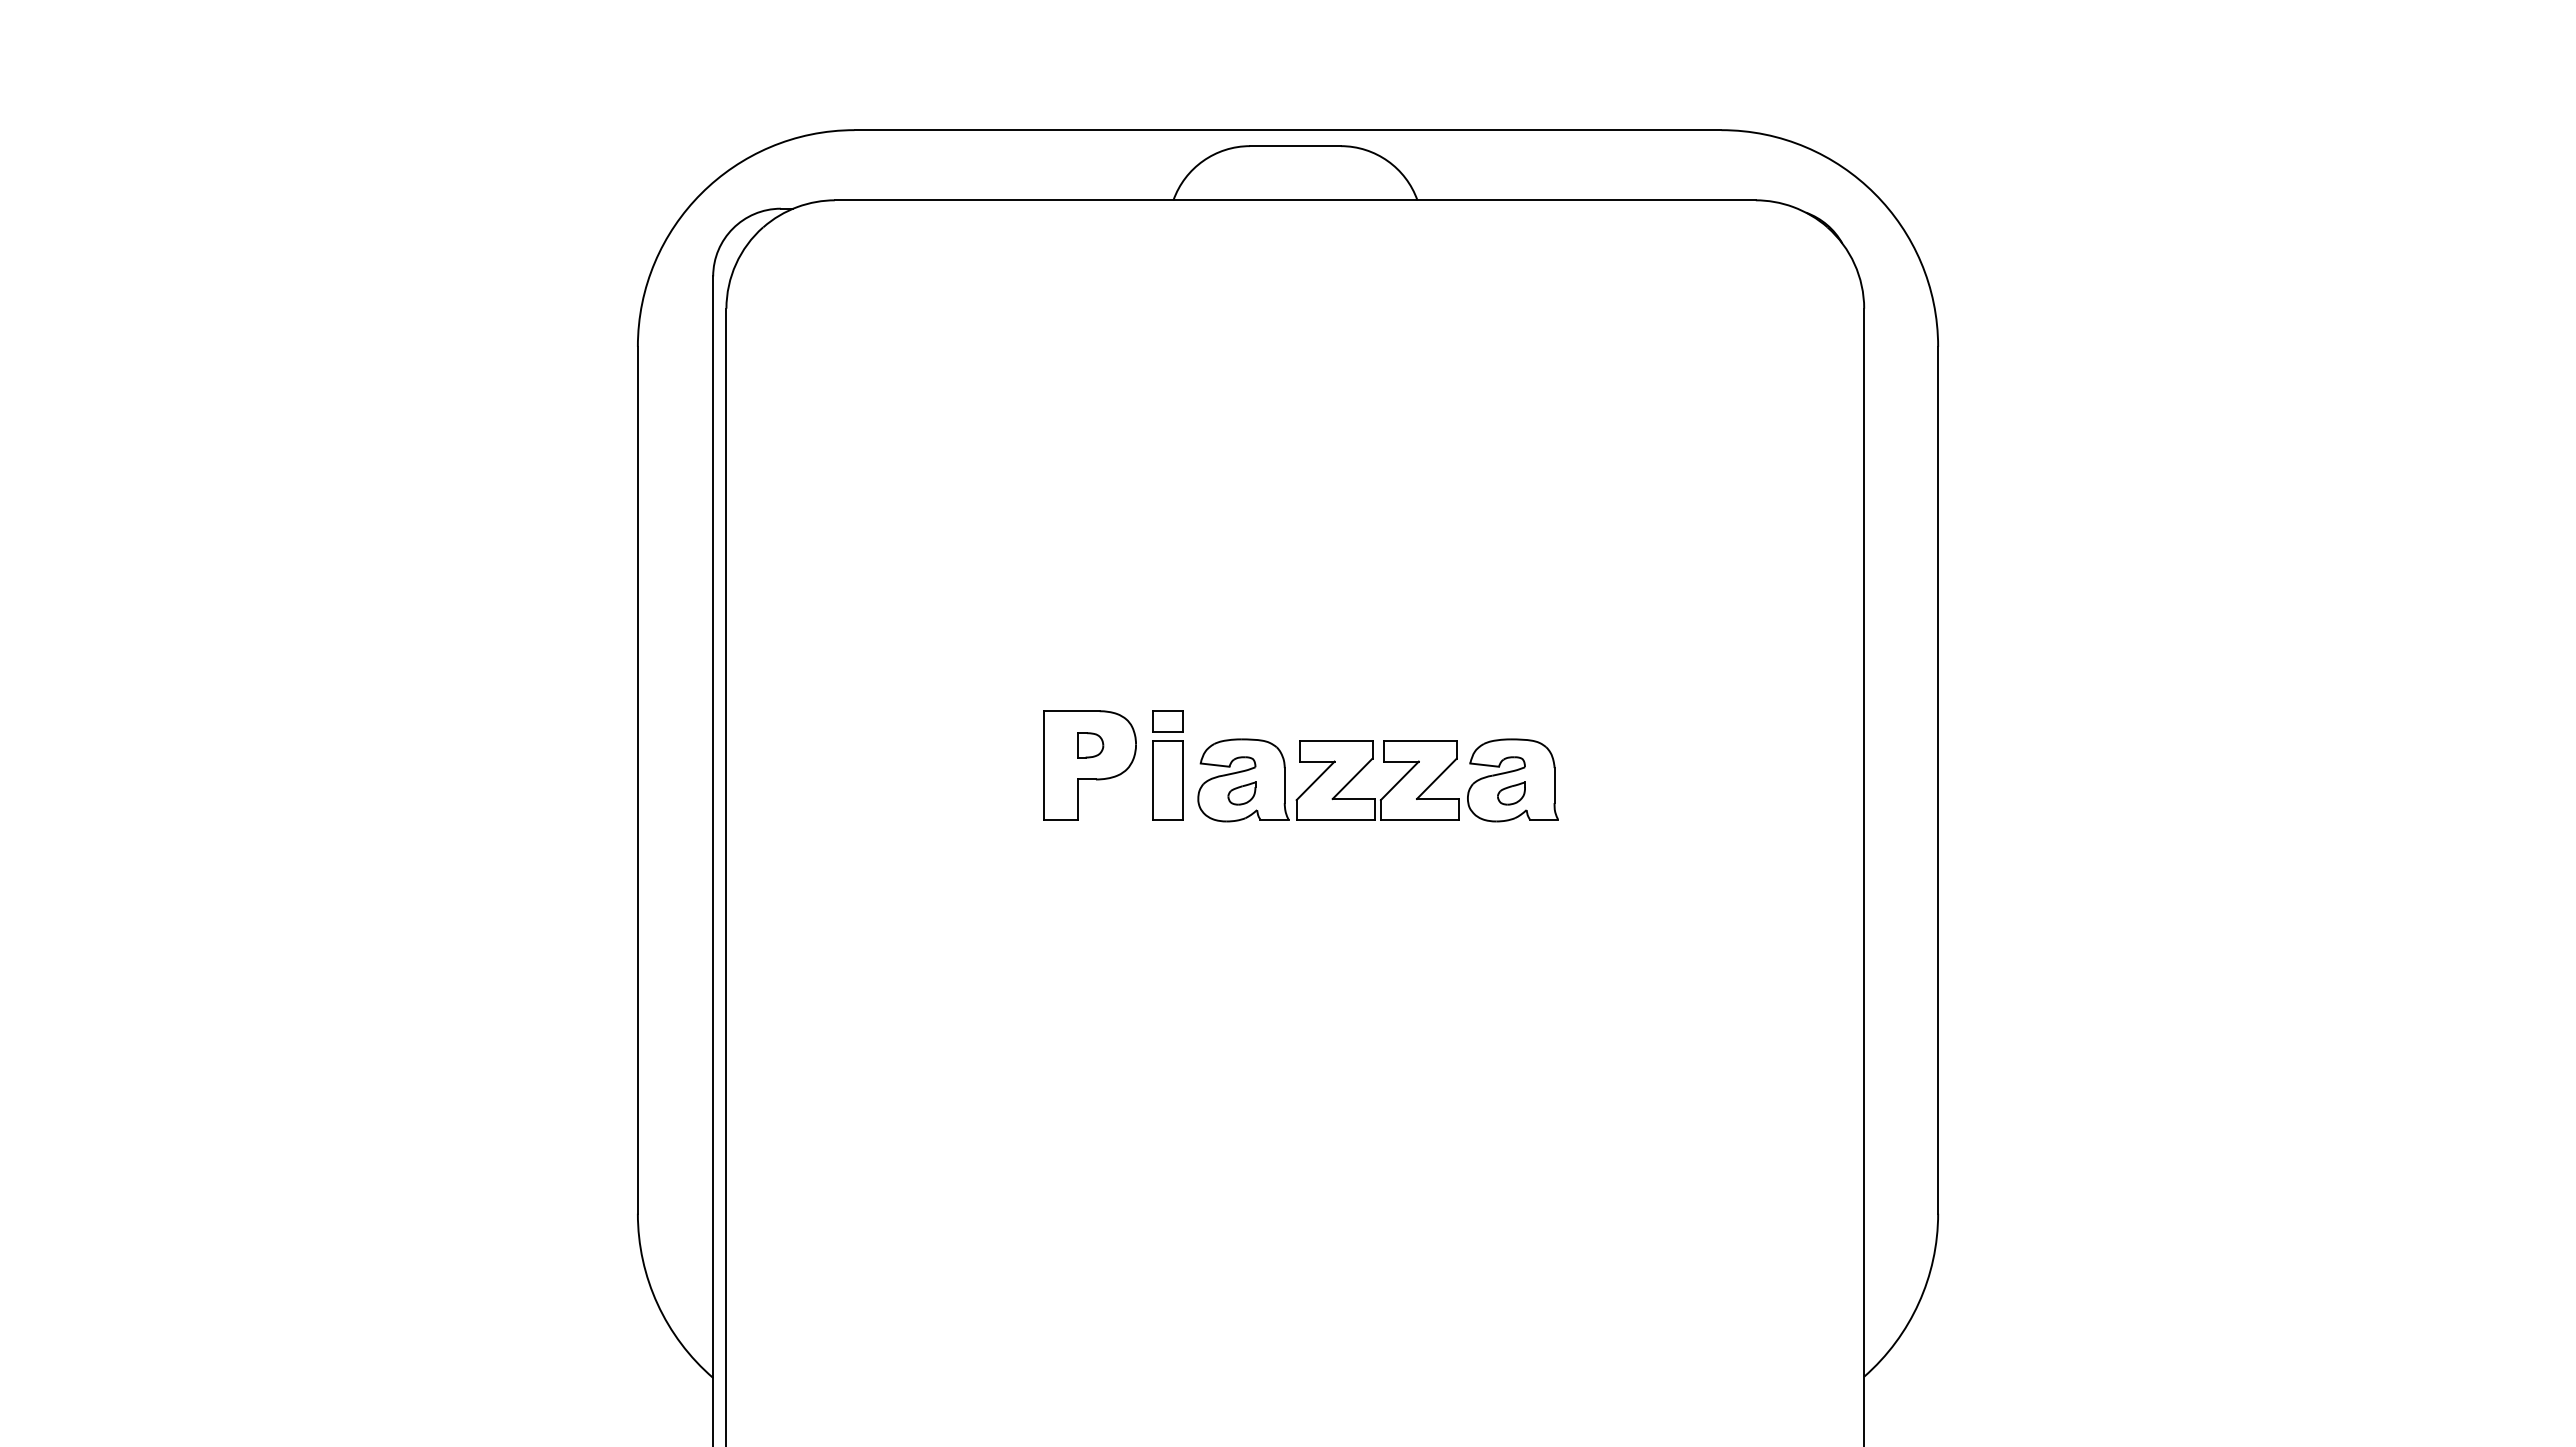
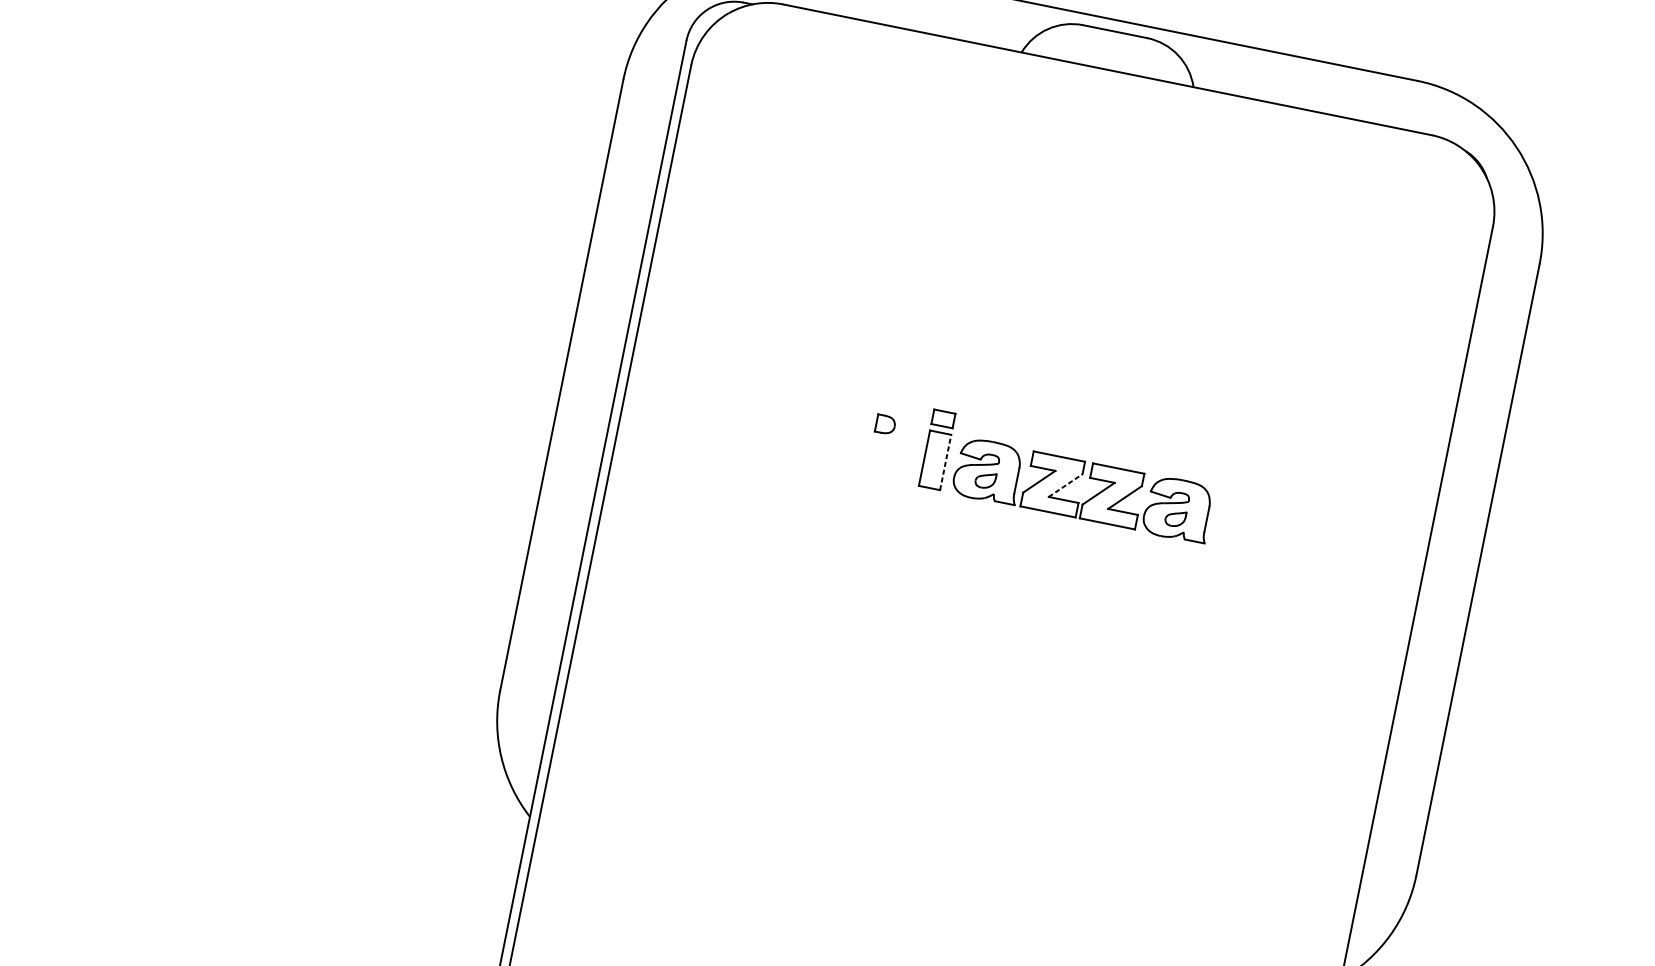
part: (1089, 765) -> (882, 438), removed
line: (1352, 778) -> (1065, 485), solid -> dashed
line: (1182, 779) -> (945, 461), solid -> dashed

